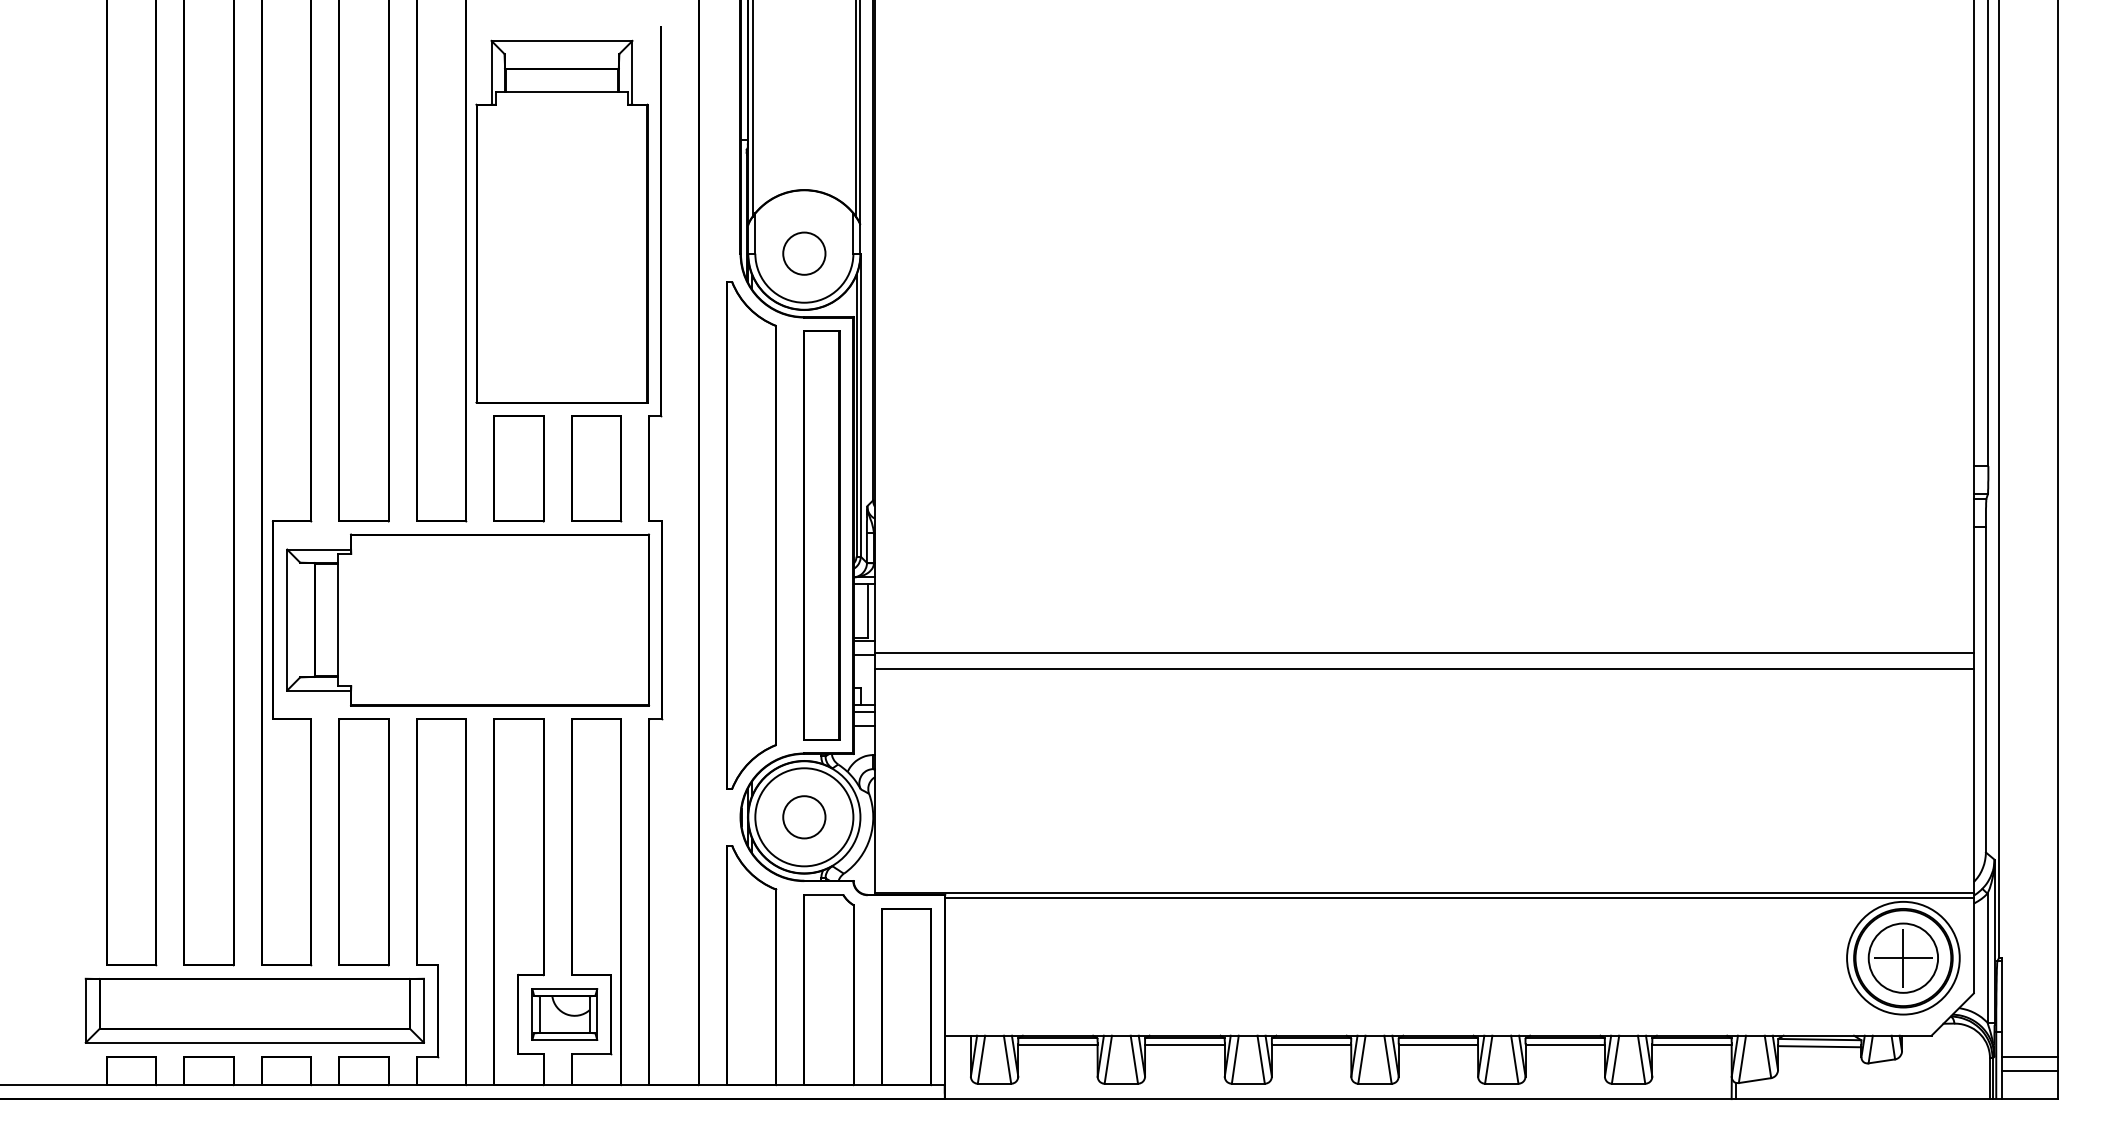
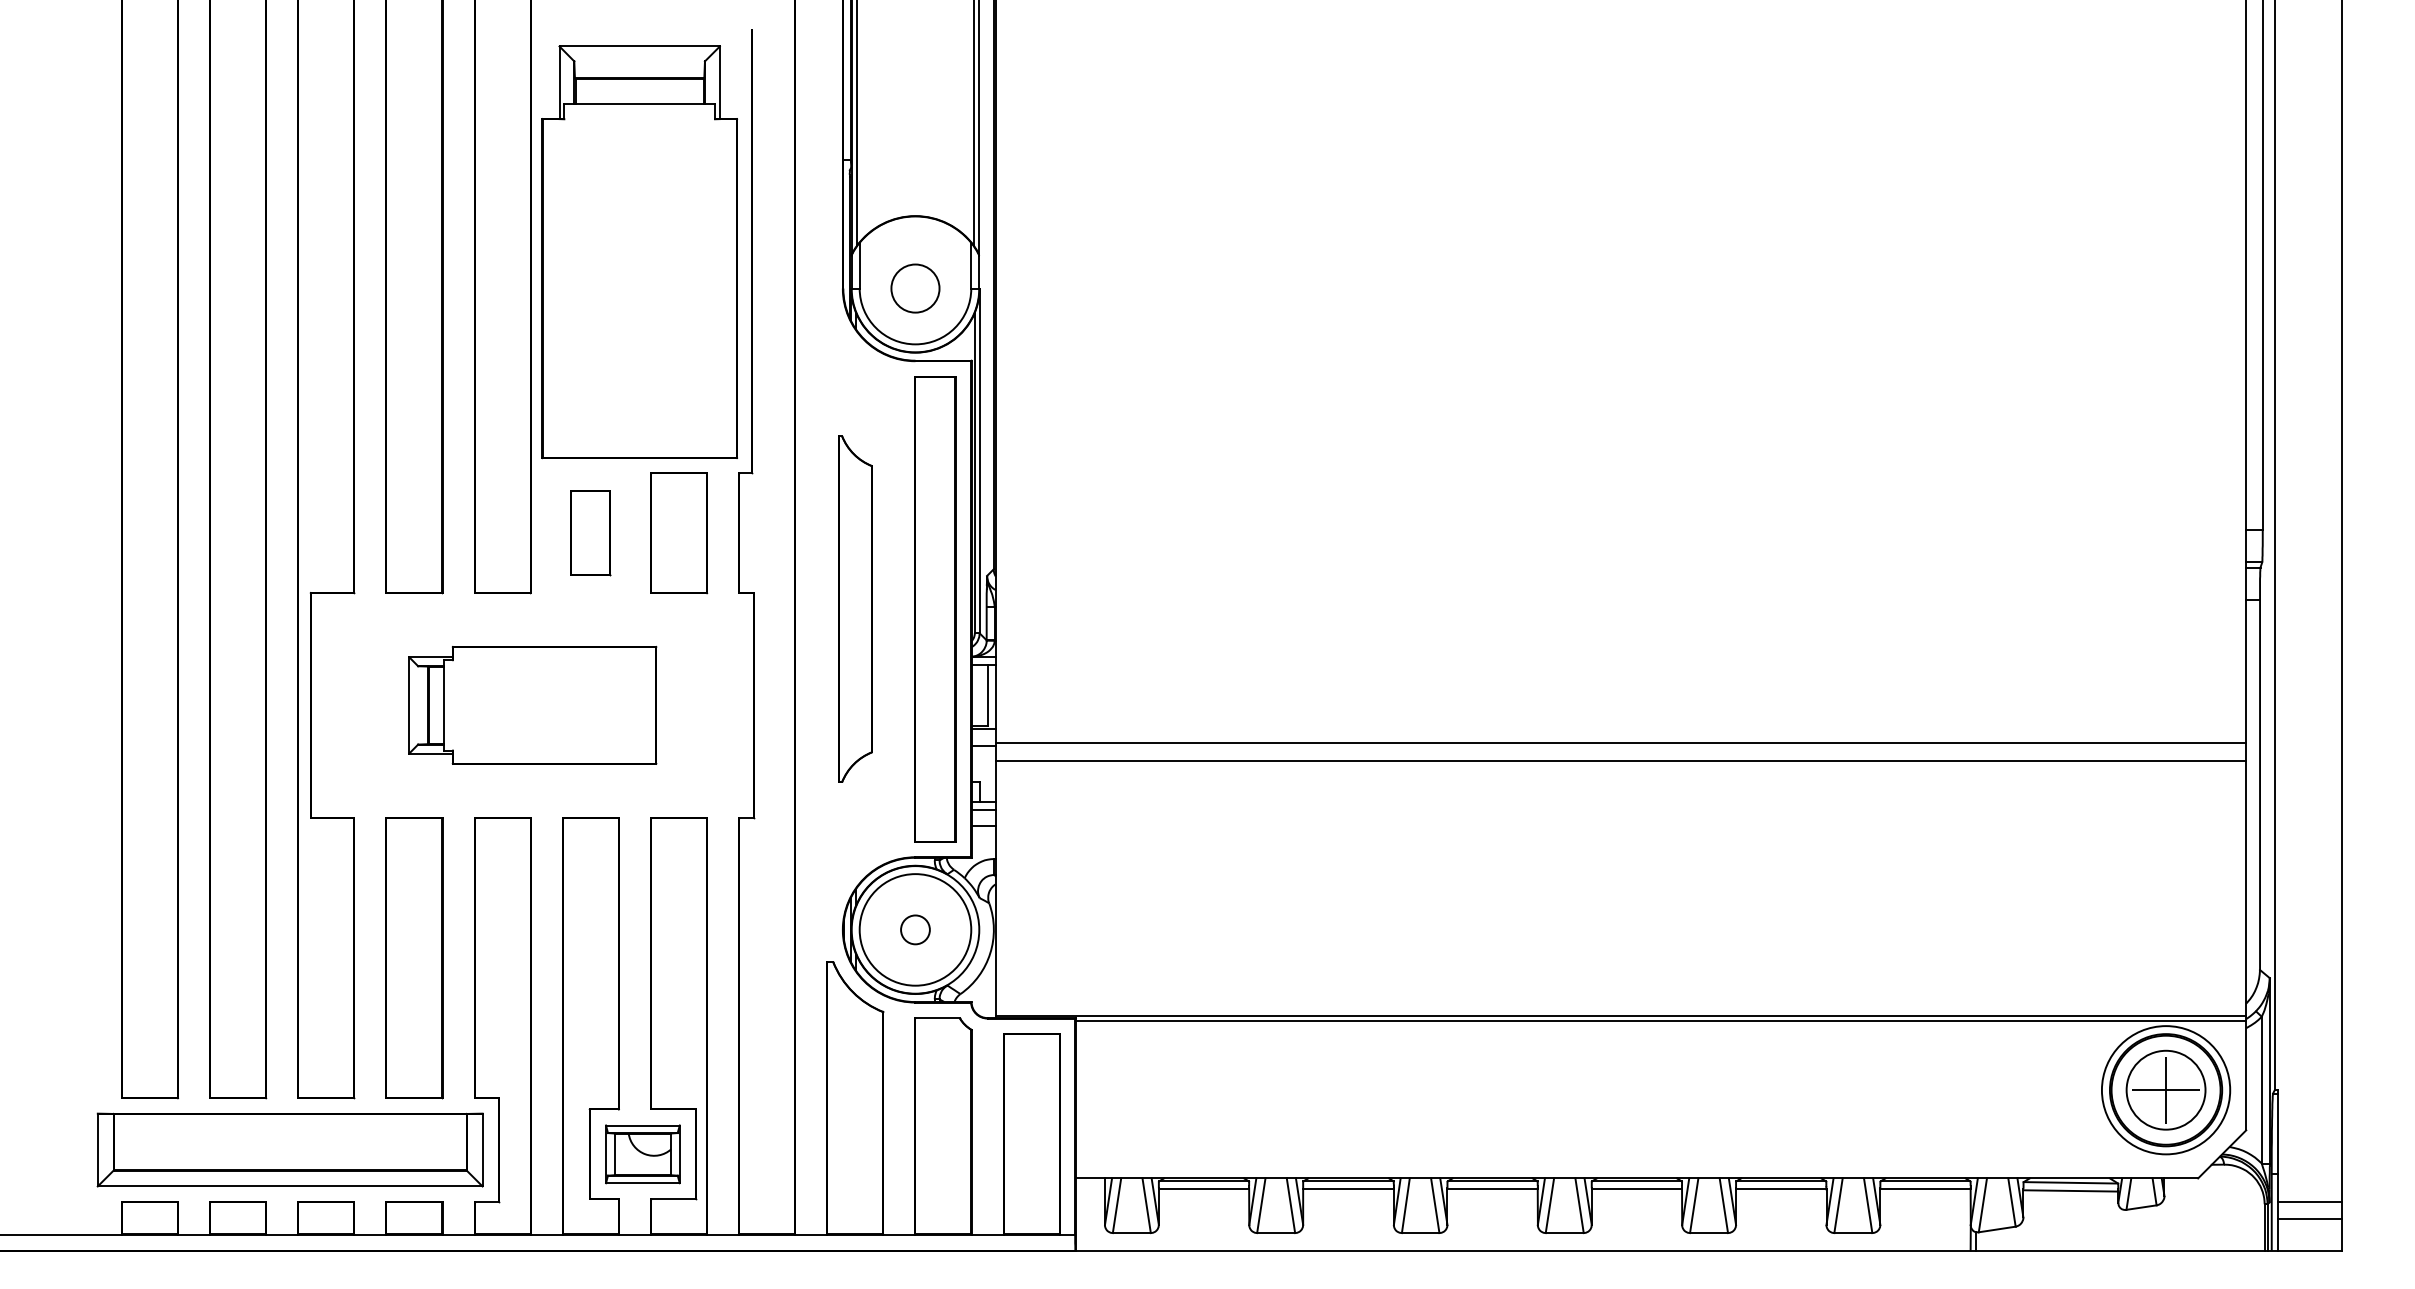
part: (518, 468) -> (590, 532), size x0.7
part: (751, 535) -> (855, 609), size x0.6
part: (467, 619) -> (532, 704), size x0.6
circle: (804, 817) -> (915, 930), size x0.6

